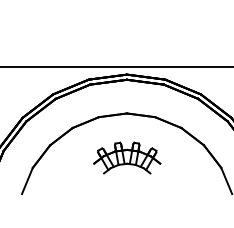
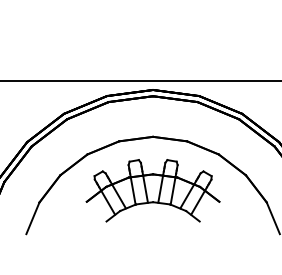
part: (127, 157) -> (153, 189), size x1.67

